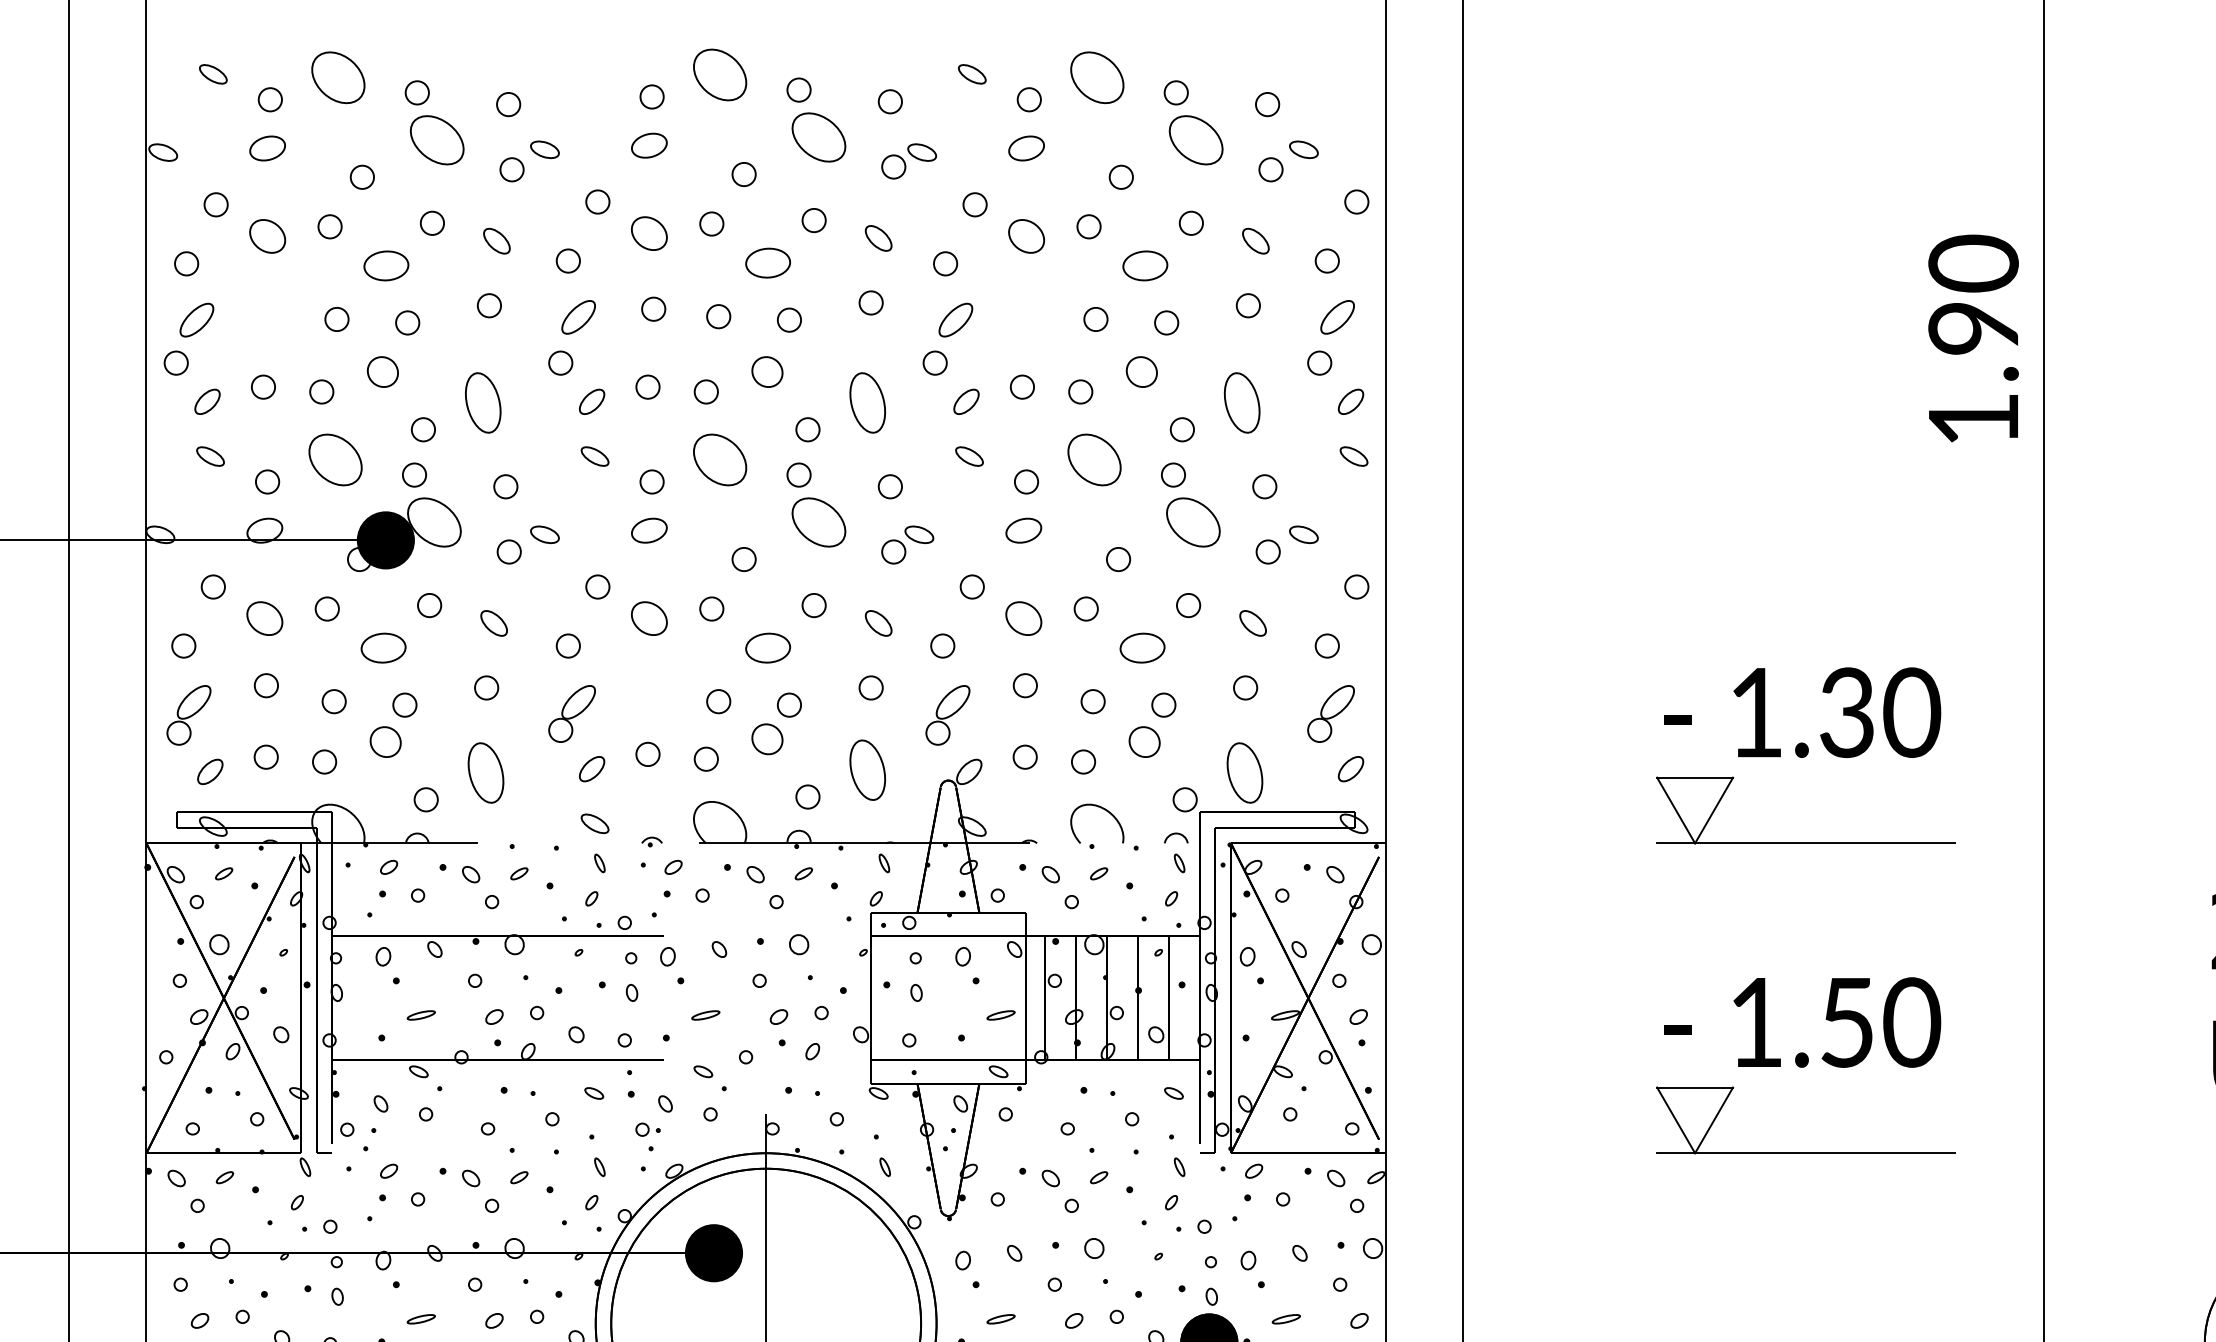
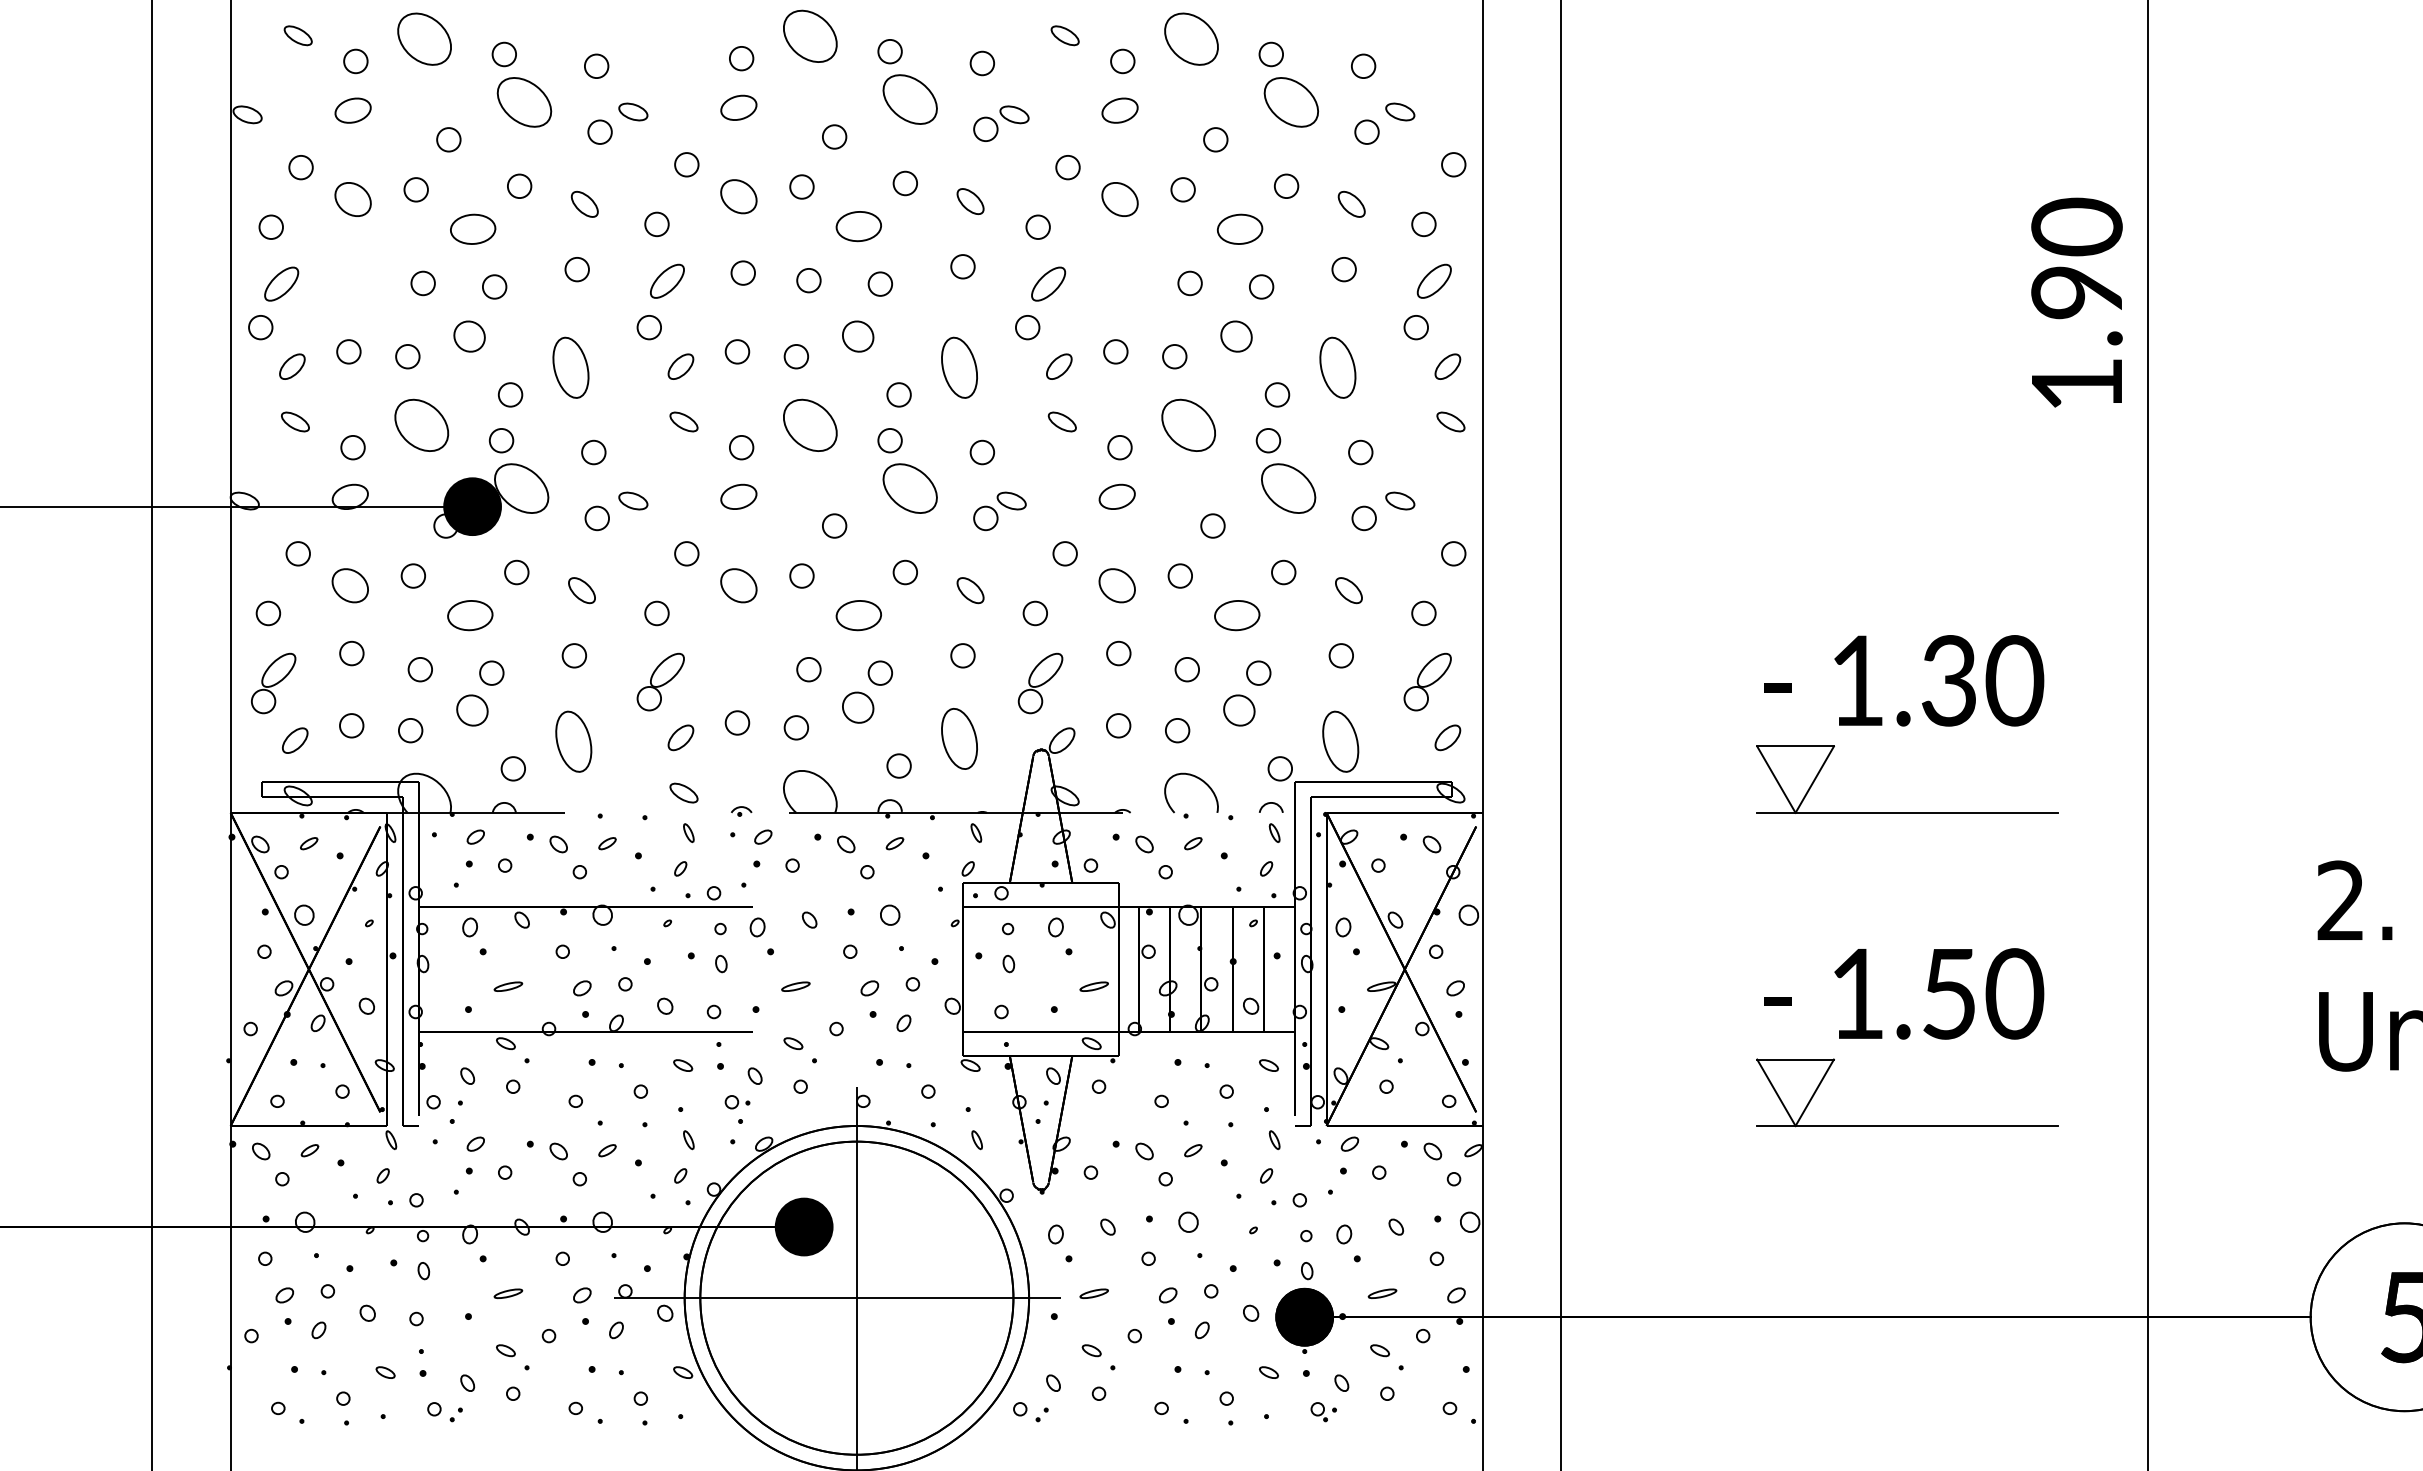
line: (765, 1323) -> (856, 1298), added

